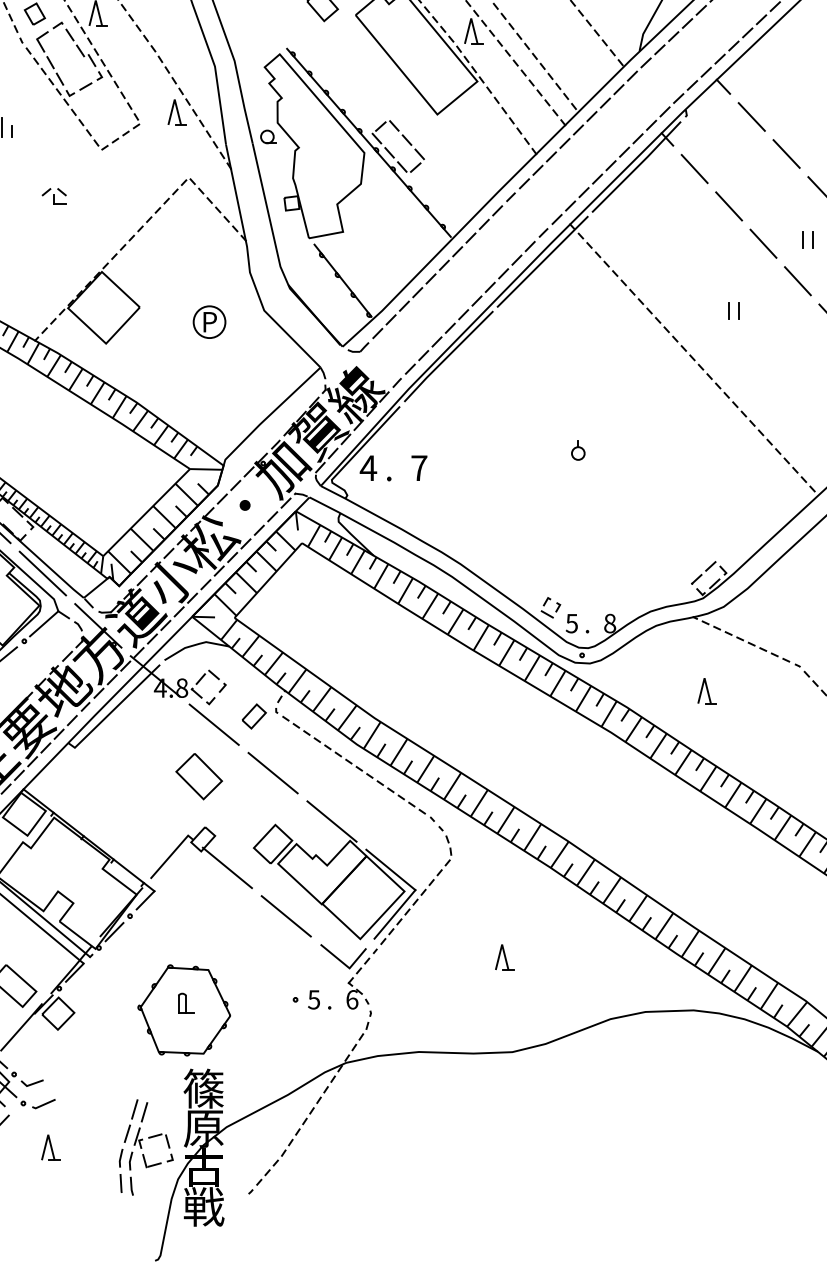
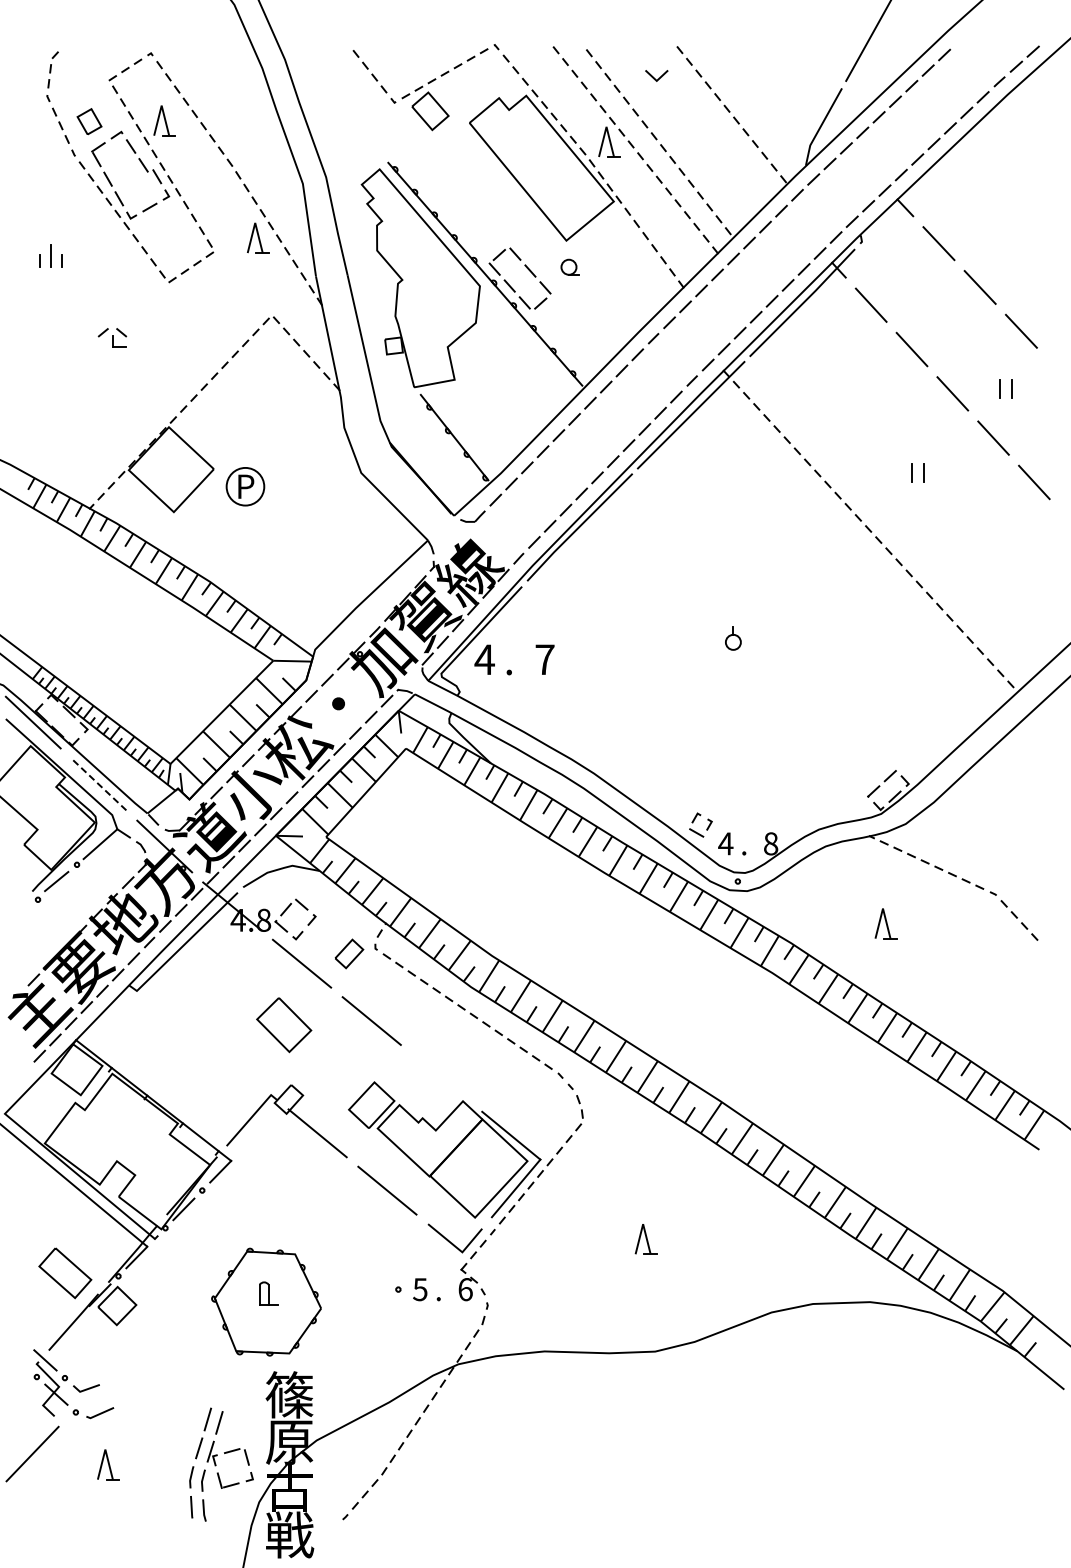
part: (267, 136) -> (569, 266), moved
part: (209, 321) -> (245, 486), moved
line: (43, 573) -> (99, 784), solid -> dashed
text: (571, 623) -> (725, 843), 5 -> 4
line: (331, 821) -> (441, 1078), removed

